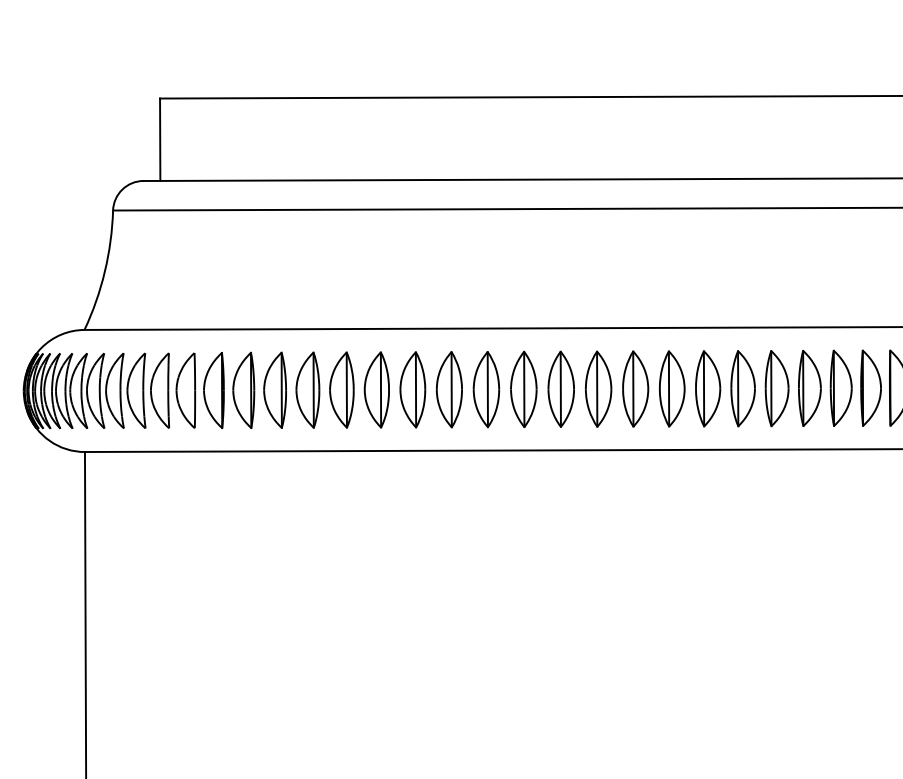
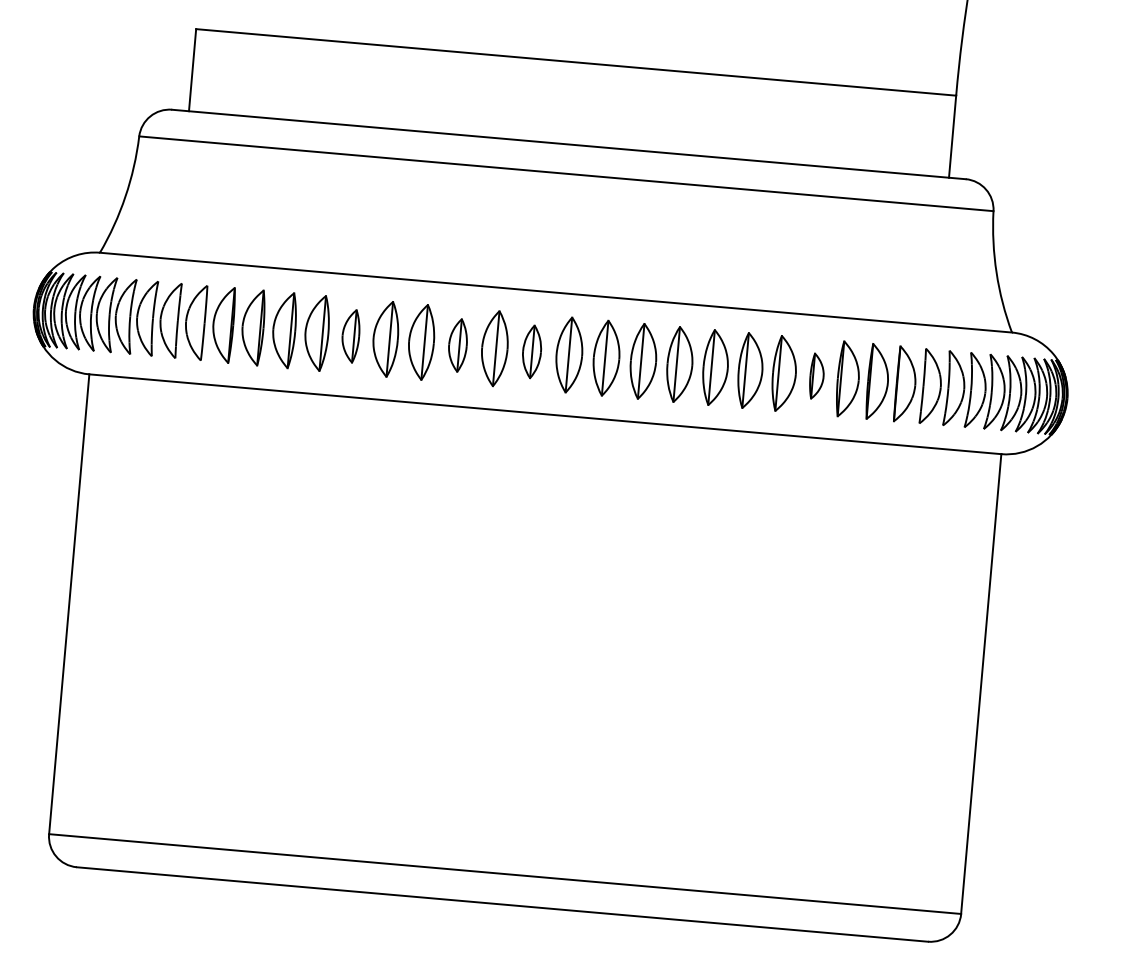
part: (809, 387) -> (816, 375), size x0.6
part: (448, 389) -> (457, 345), size x0.7
part: (523, 389) -> (531, 351), size x0.7
part: (341, 390) -> (350, 336), size x0.7

